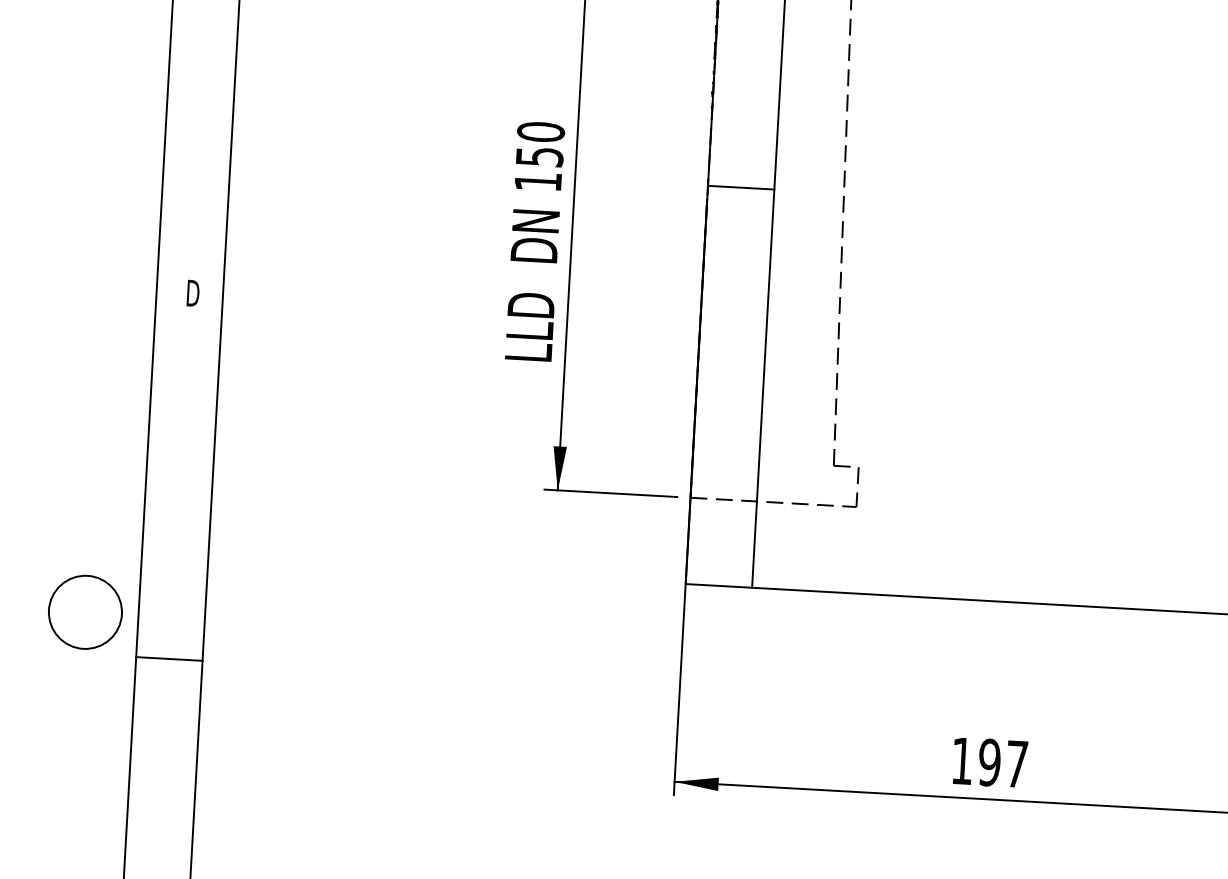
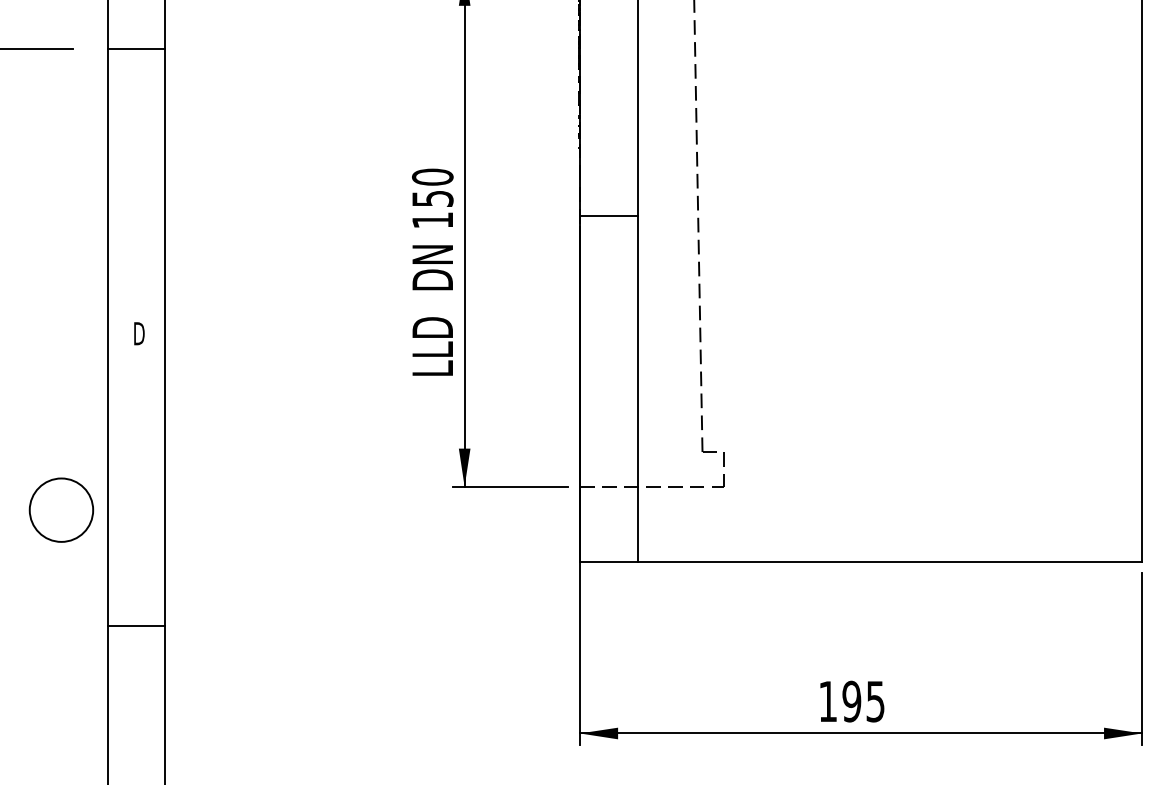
circle: (85, 611) -> (61, 509), moved
line: (169, 658) -> (136, 625), moved
text: (1016, 764) -> (875, 701), 197 -> 195

